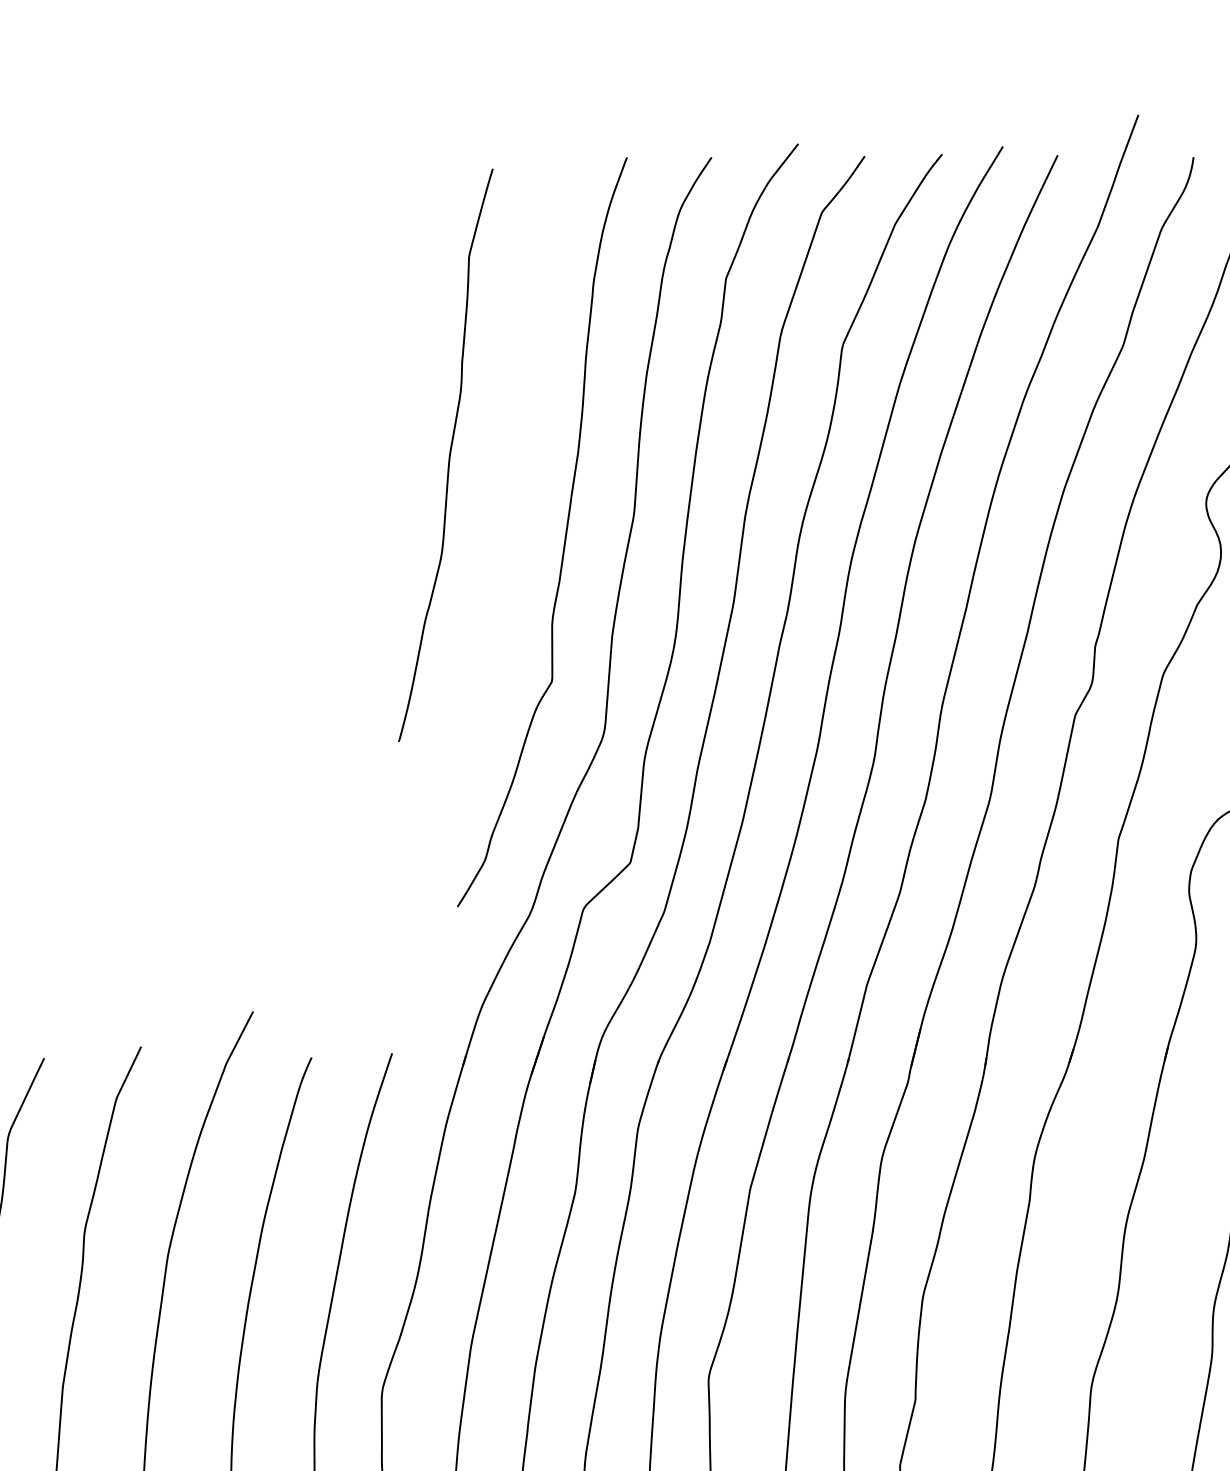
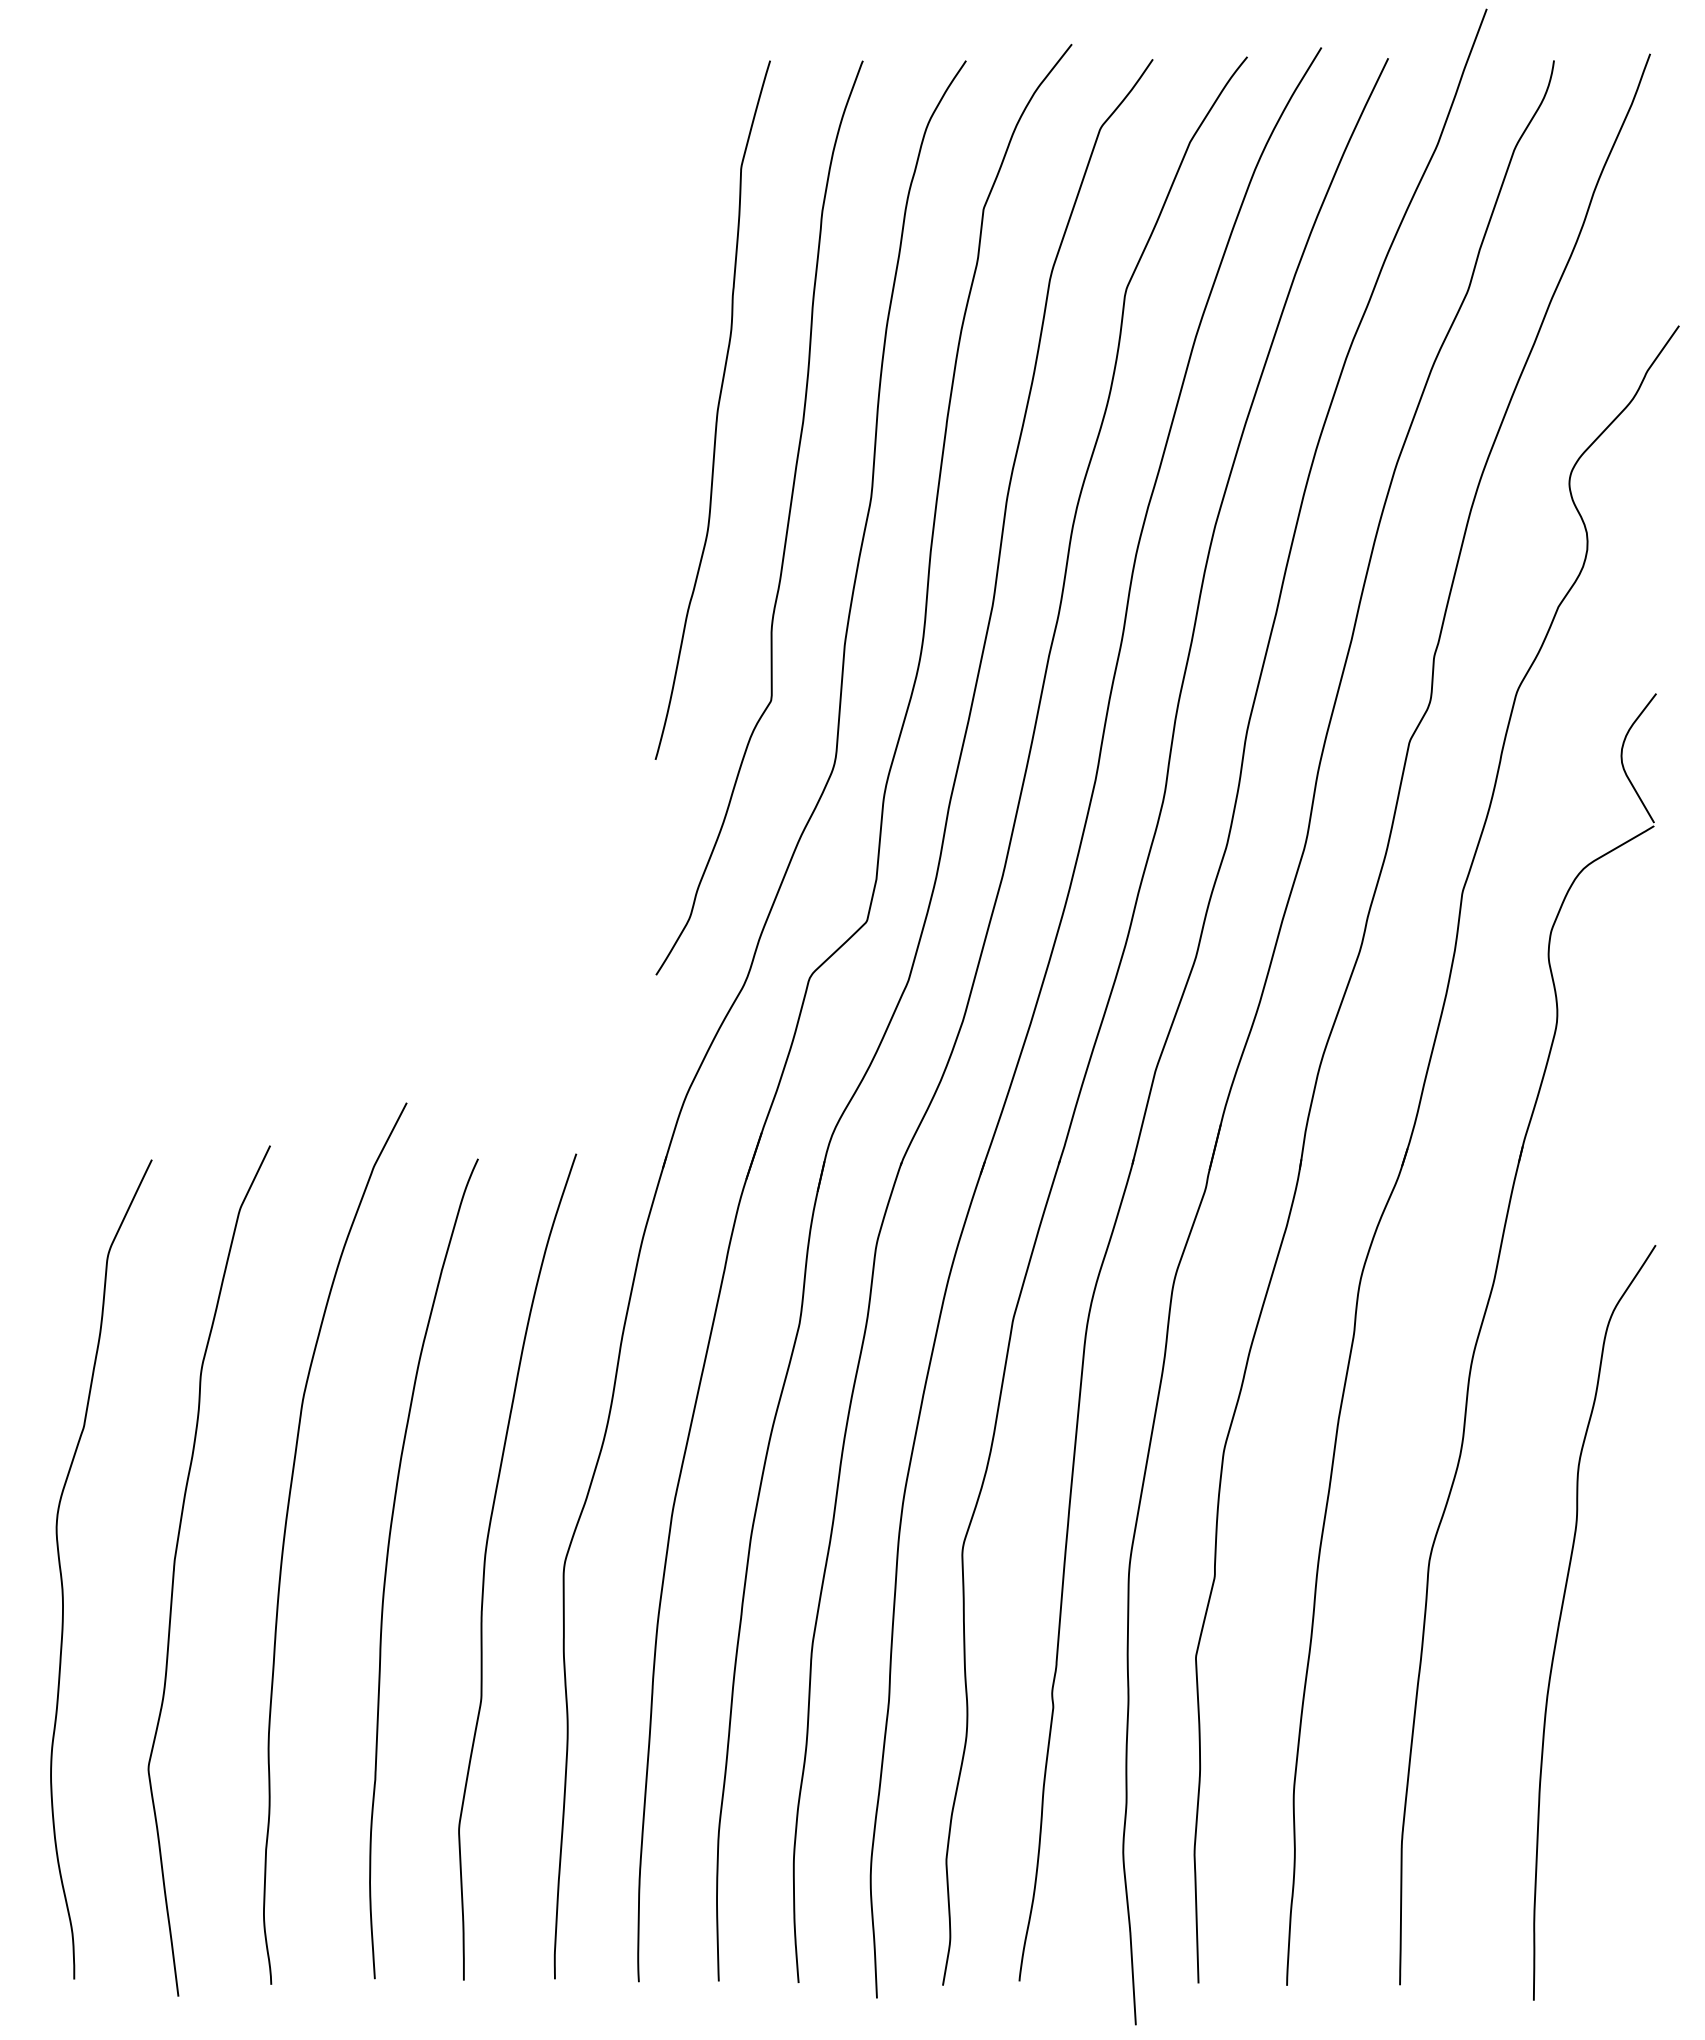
curve: (448, 455) -> (716, 410), moved

